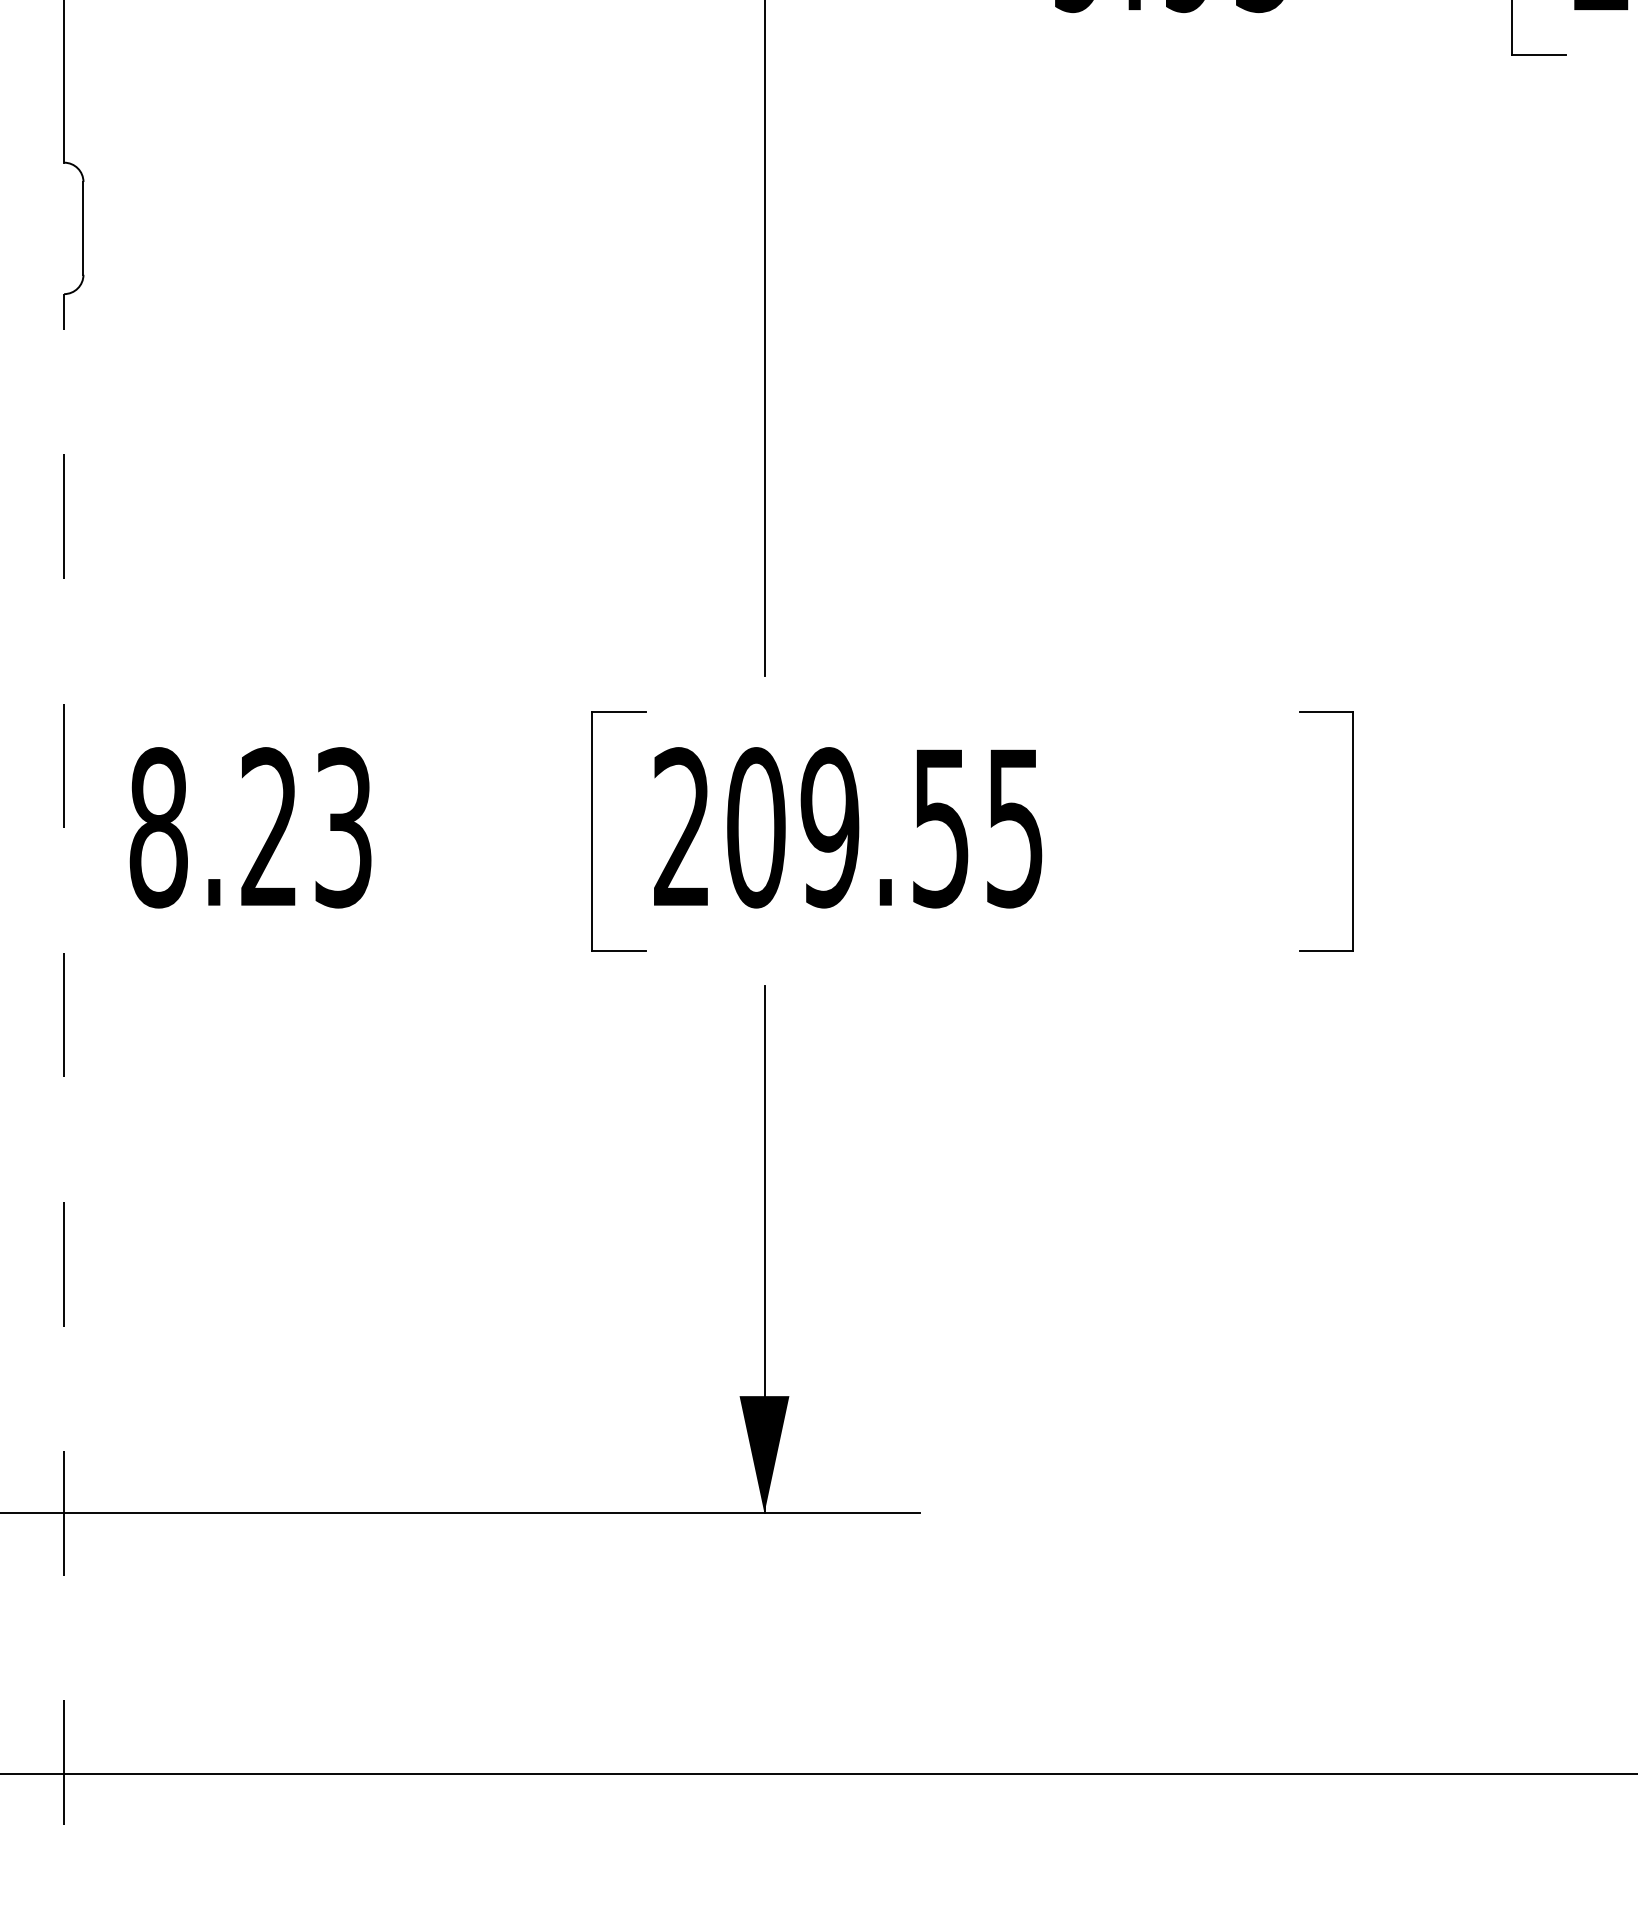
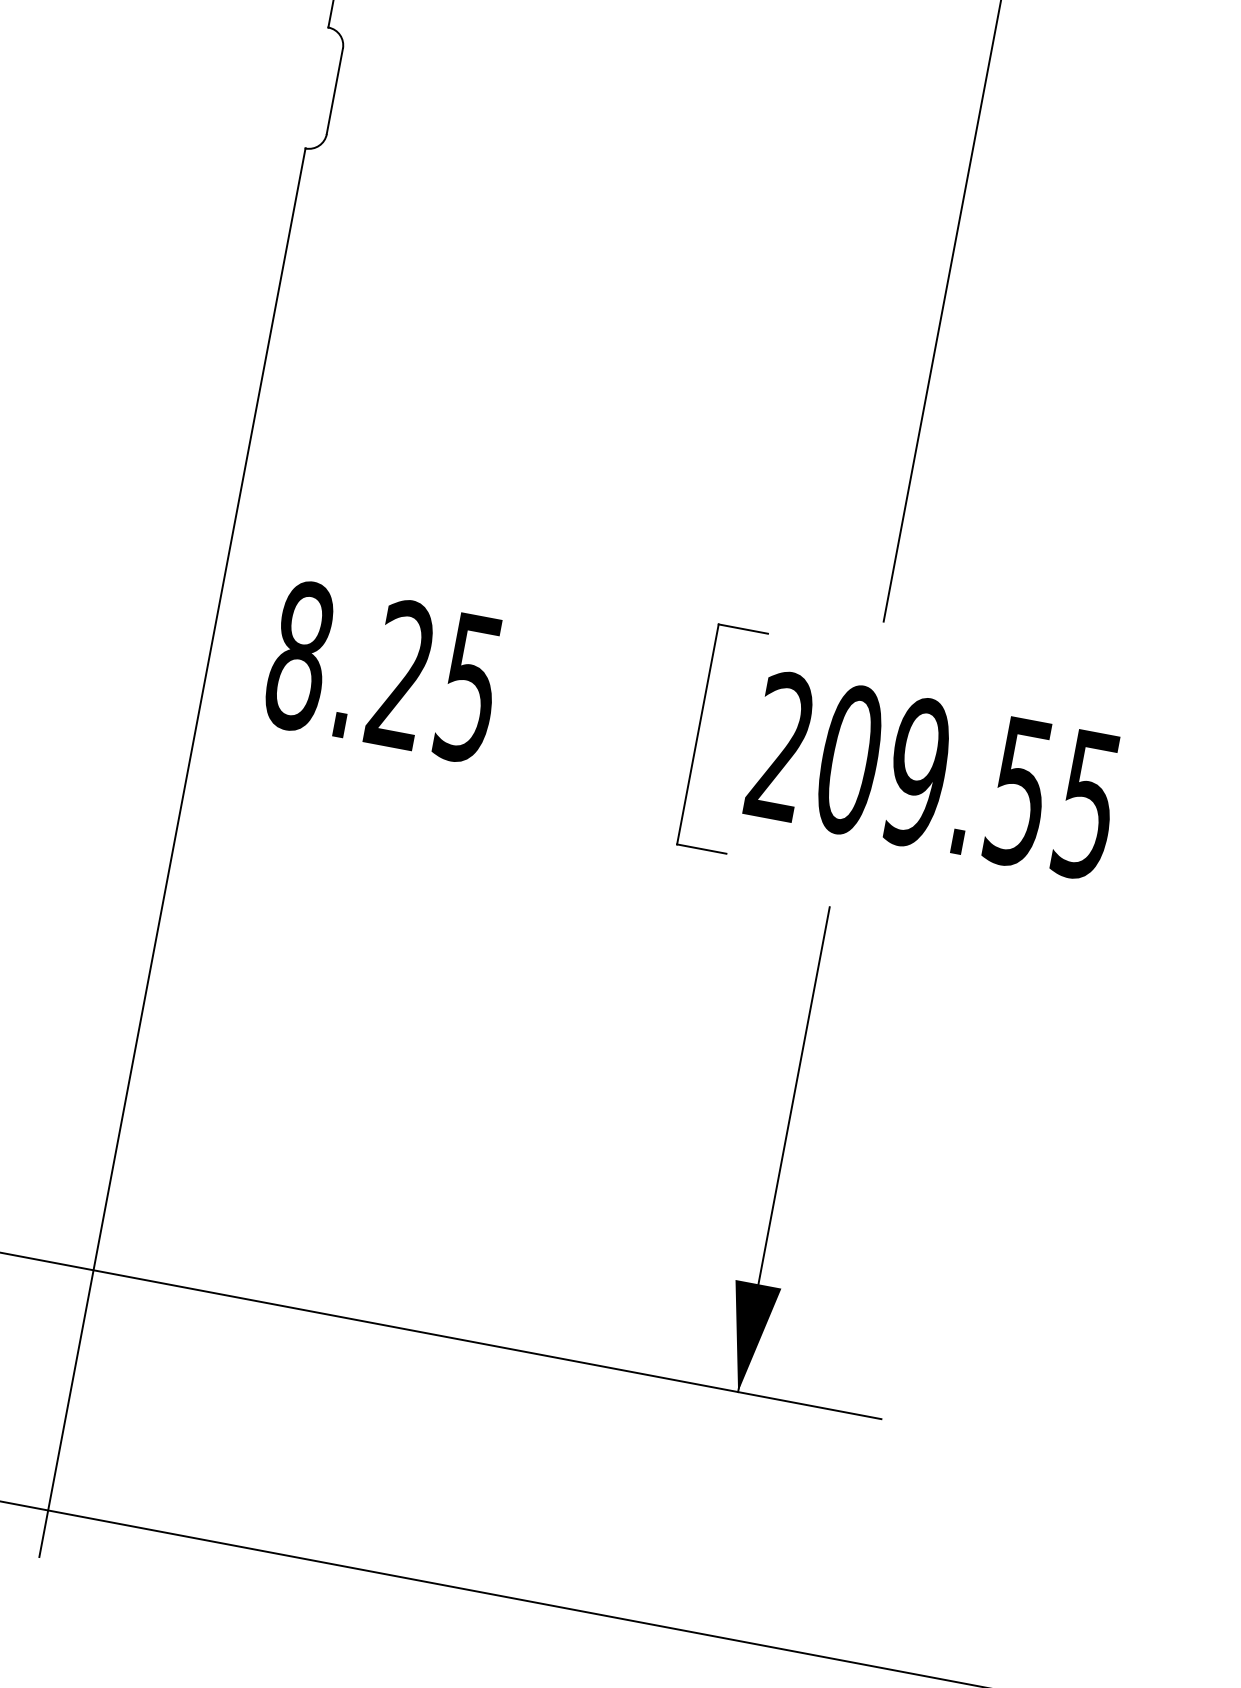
text: (343, 827) -> (469, 687), 8.23 -> 8.25
line: (64, 1058) -> (173, 851), dashed -> solid

